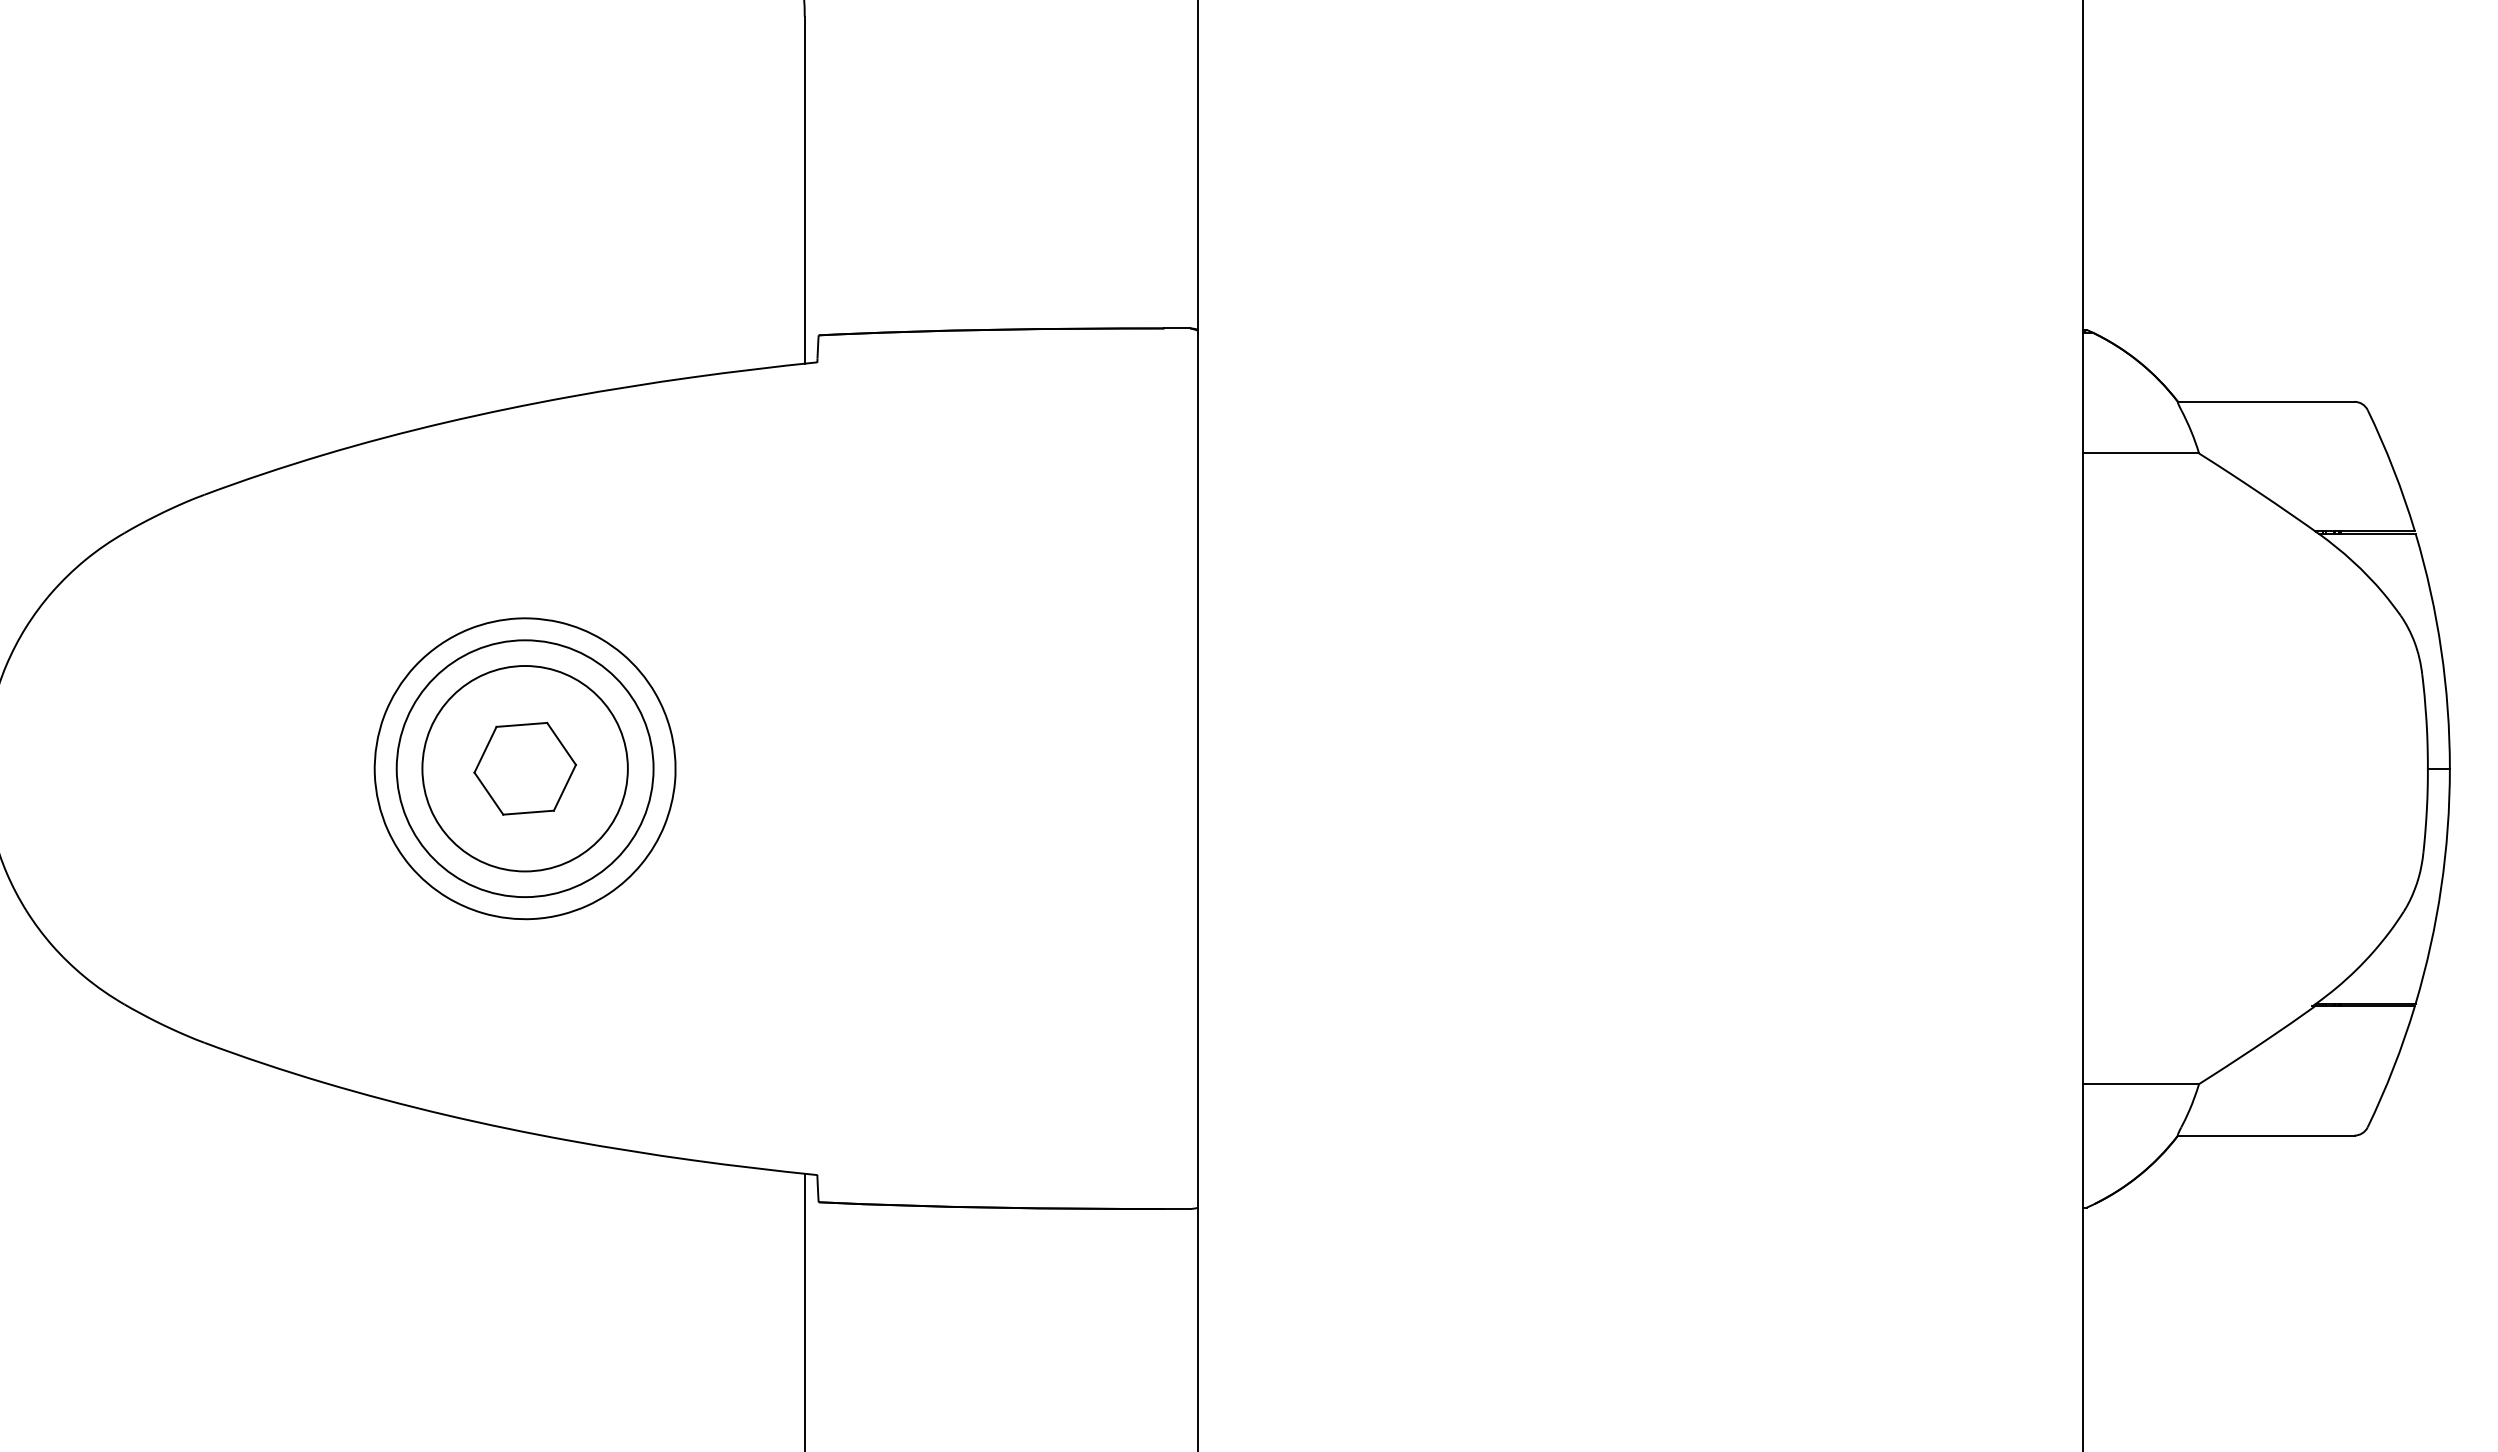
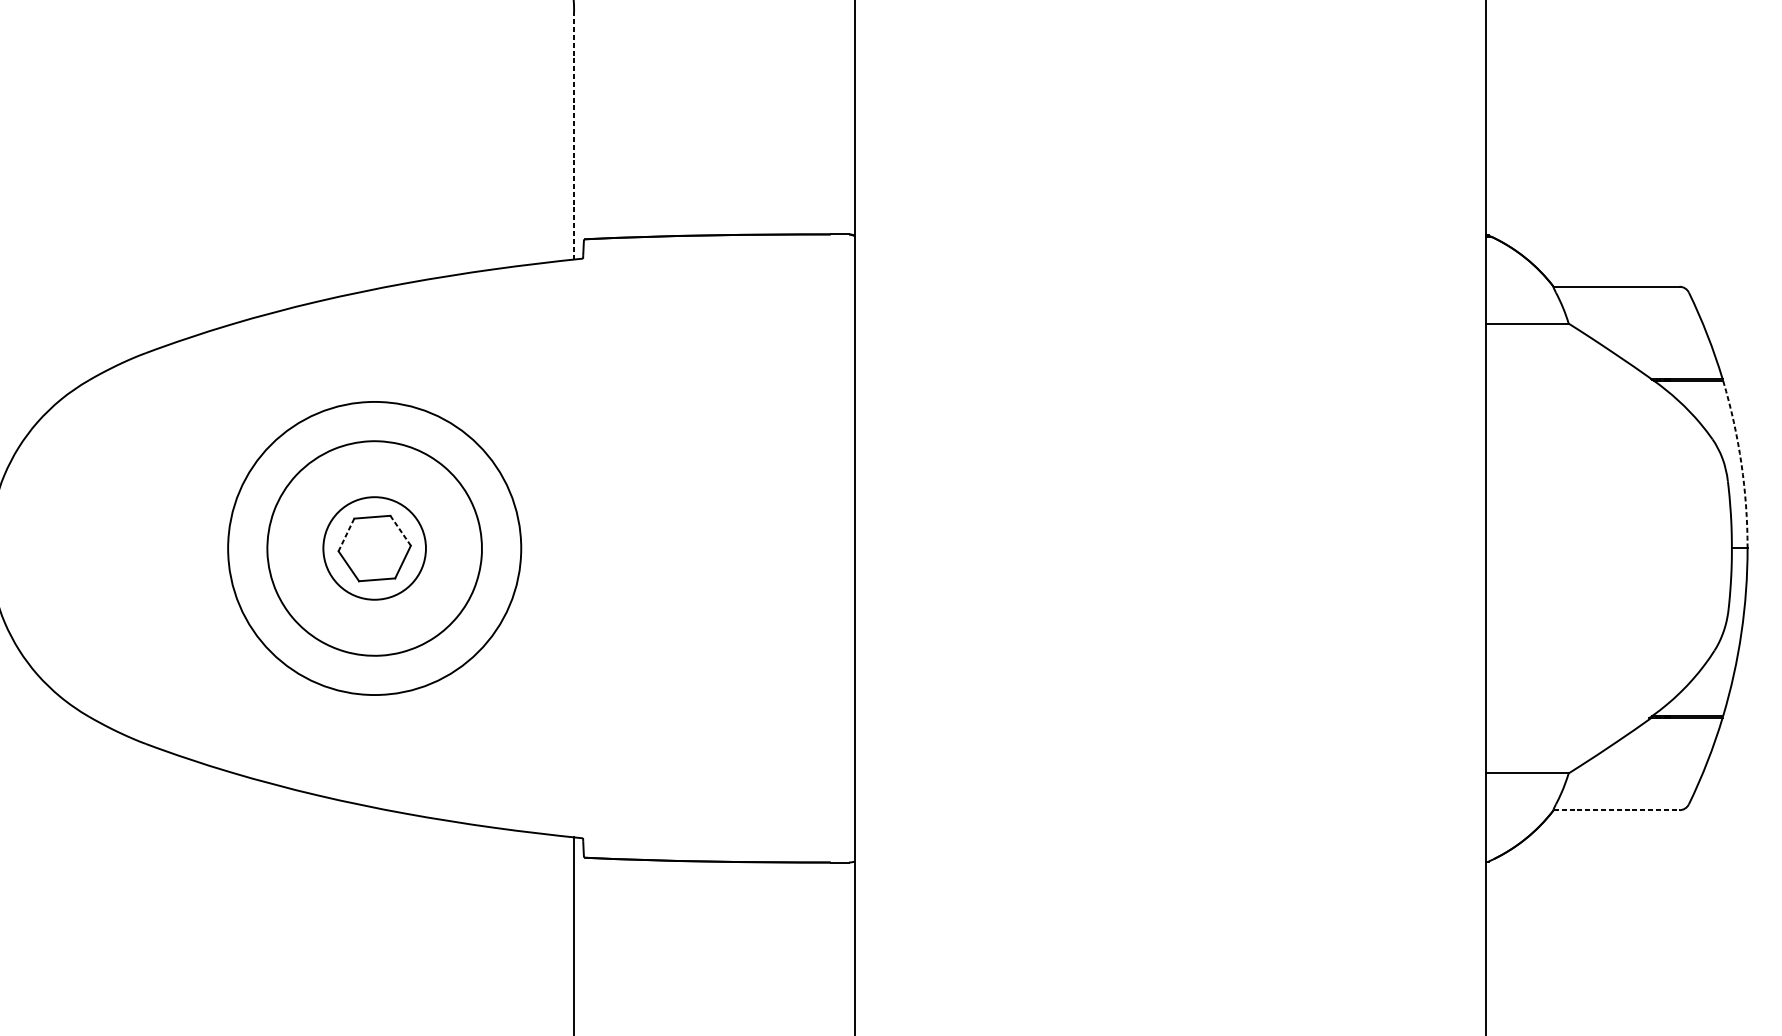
line: (804, 189) -> (573, 135), solid -> dashed
arc: (2441, 650) -> (1741, 464), solid -> dashed
line: (561, 743) -> (400, 530), solid -> dashed
line: (485, 750) -> (346, 535), solid -> dashed
circle: (524, 768) -> (374, 548), size x0.7
circle: (524, 768) -> (374, 548), size x1.6
line: (2266, 1135) -> (1616, 810), solid -> dashed

